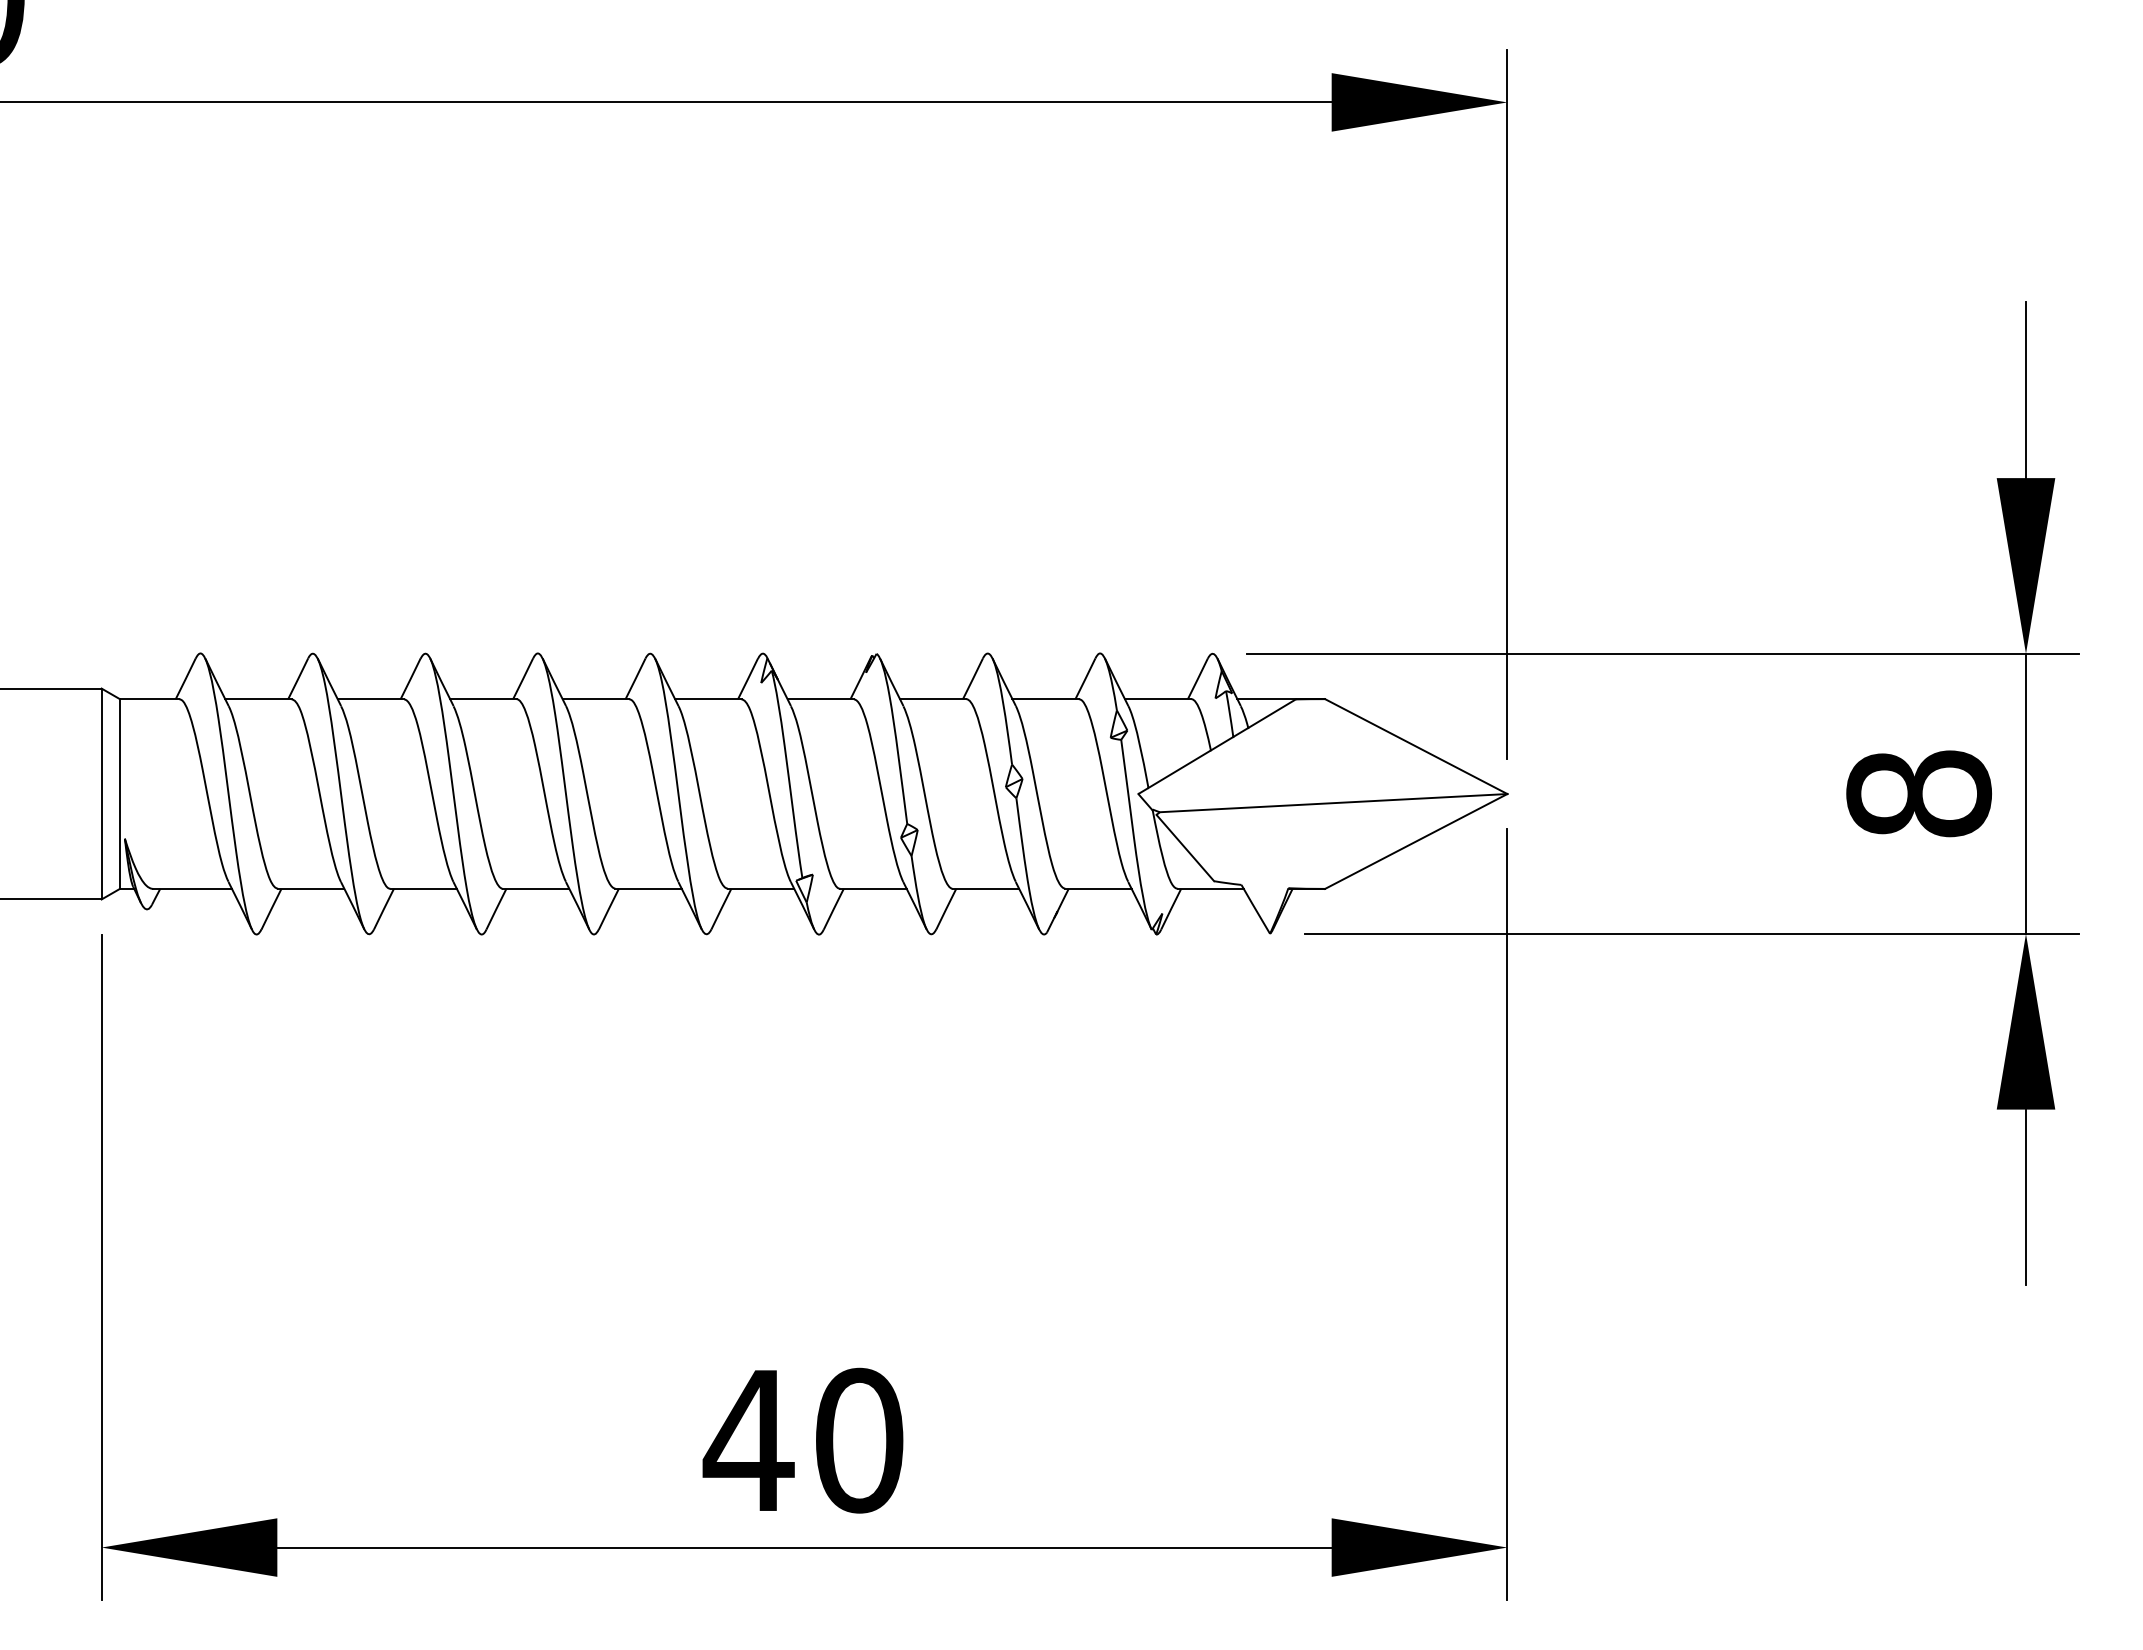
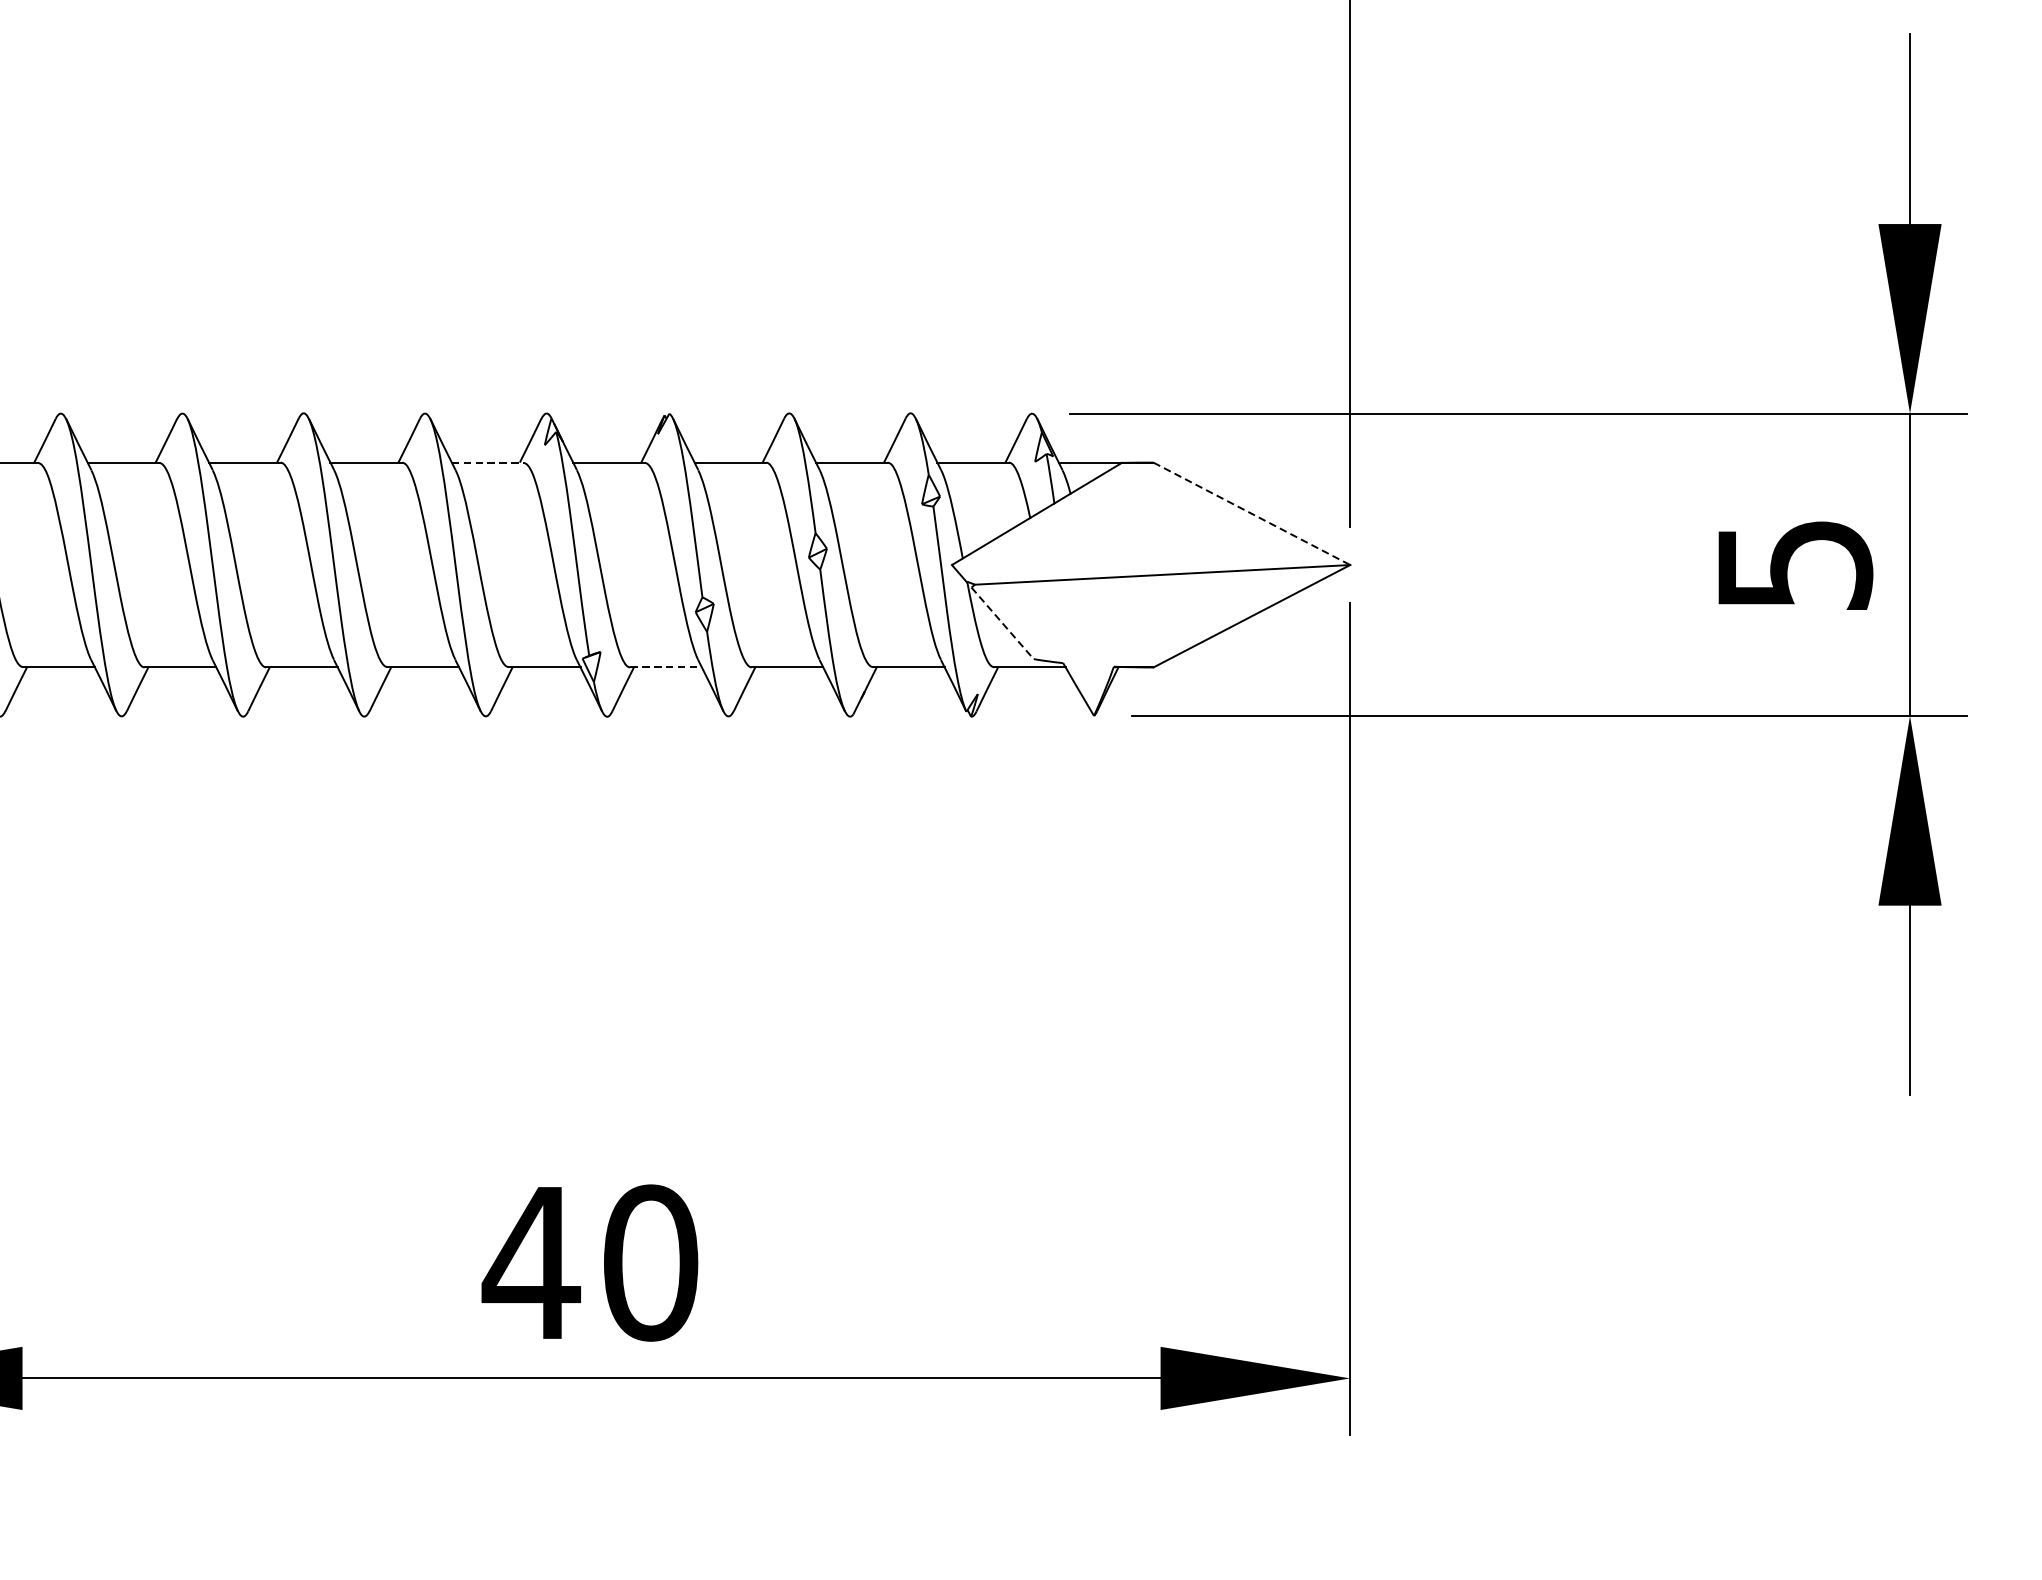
line: (708, 699) -> (487, 463), solid -> dashed
line: (1416, 746) -> (1252, 513), solid -> dashed
text: (1919, 793) -> (1795, 564), 8 -> 5
line: (1185, 848) -> (1002, 623), solid -> dashed
line: (874, 888) -> (667, 667), solid -> dashed

